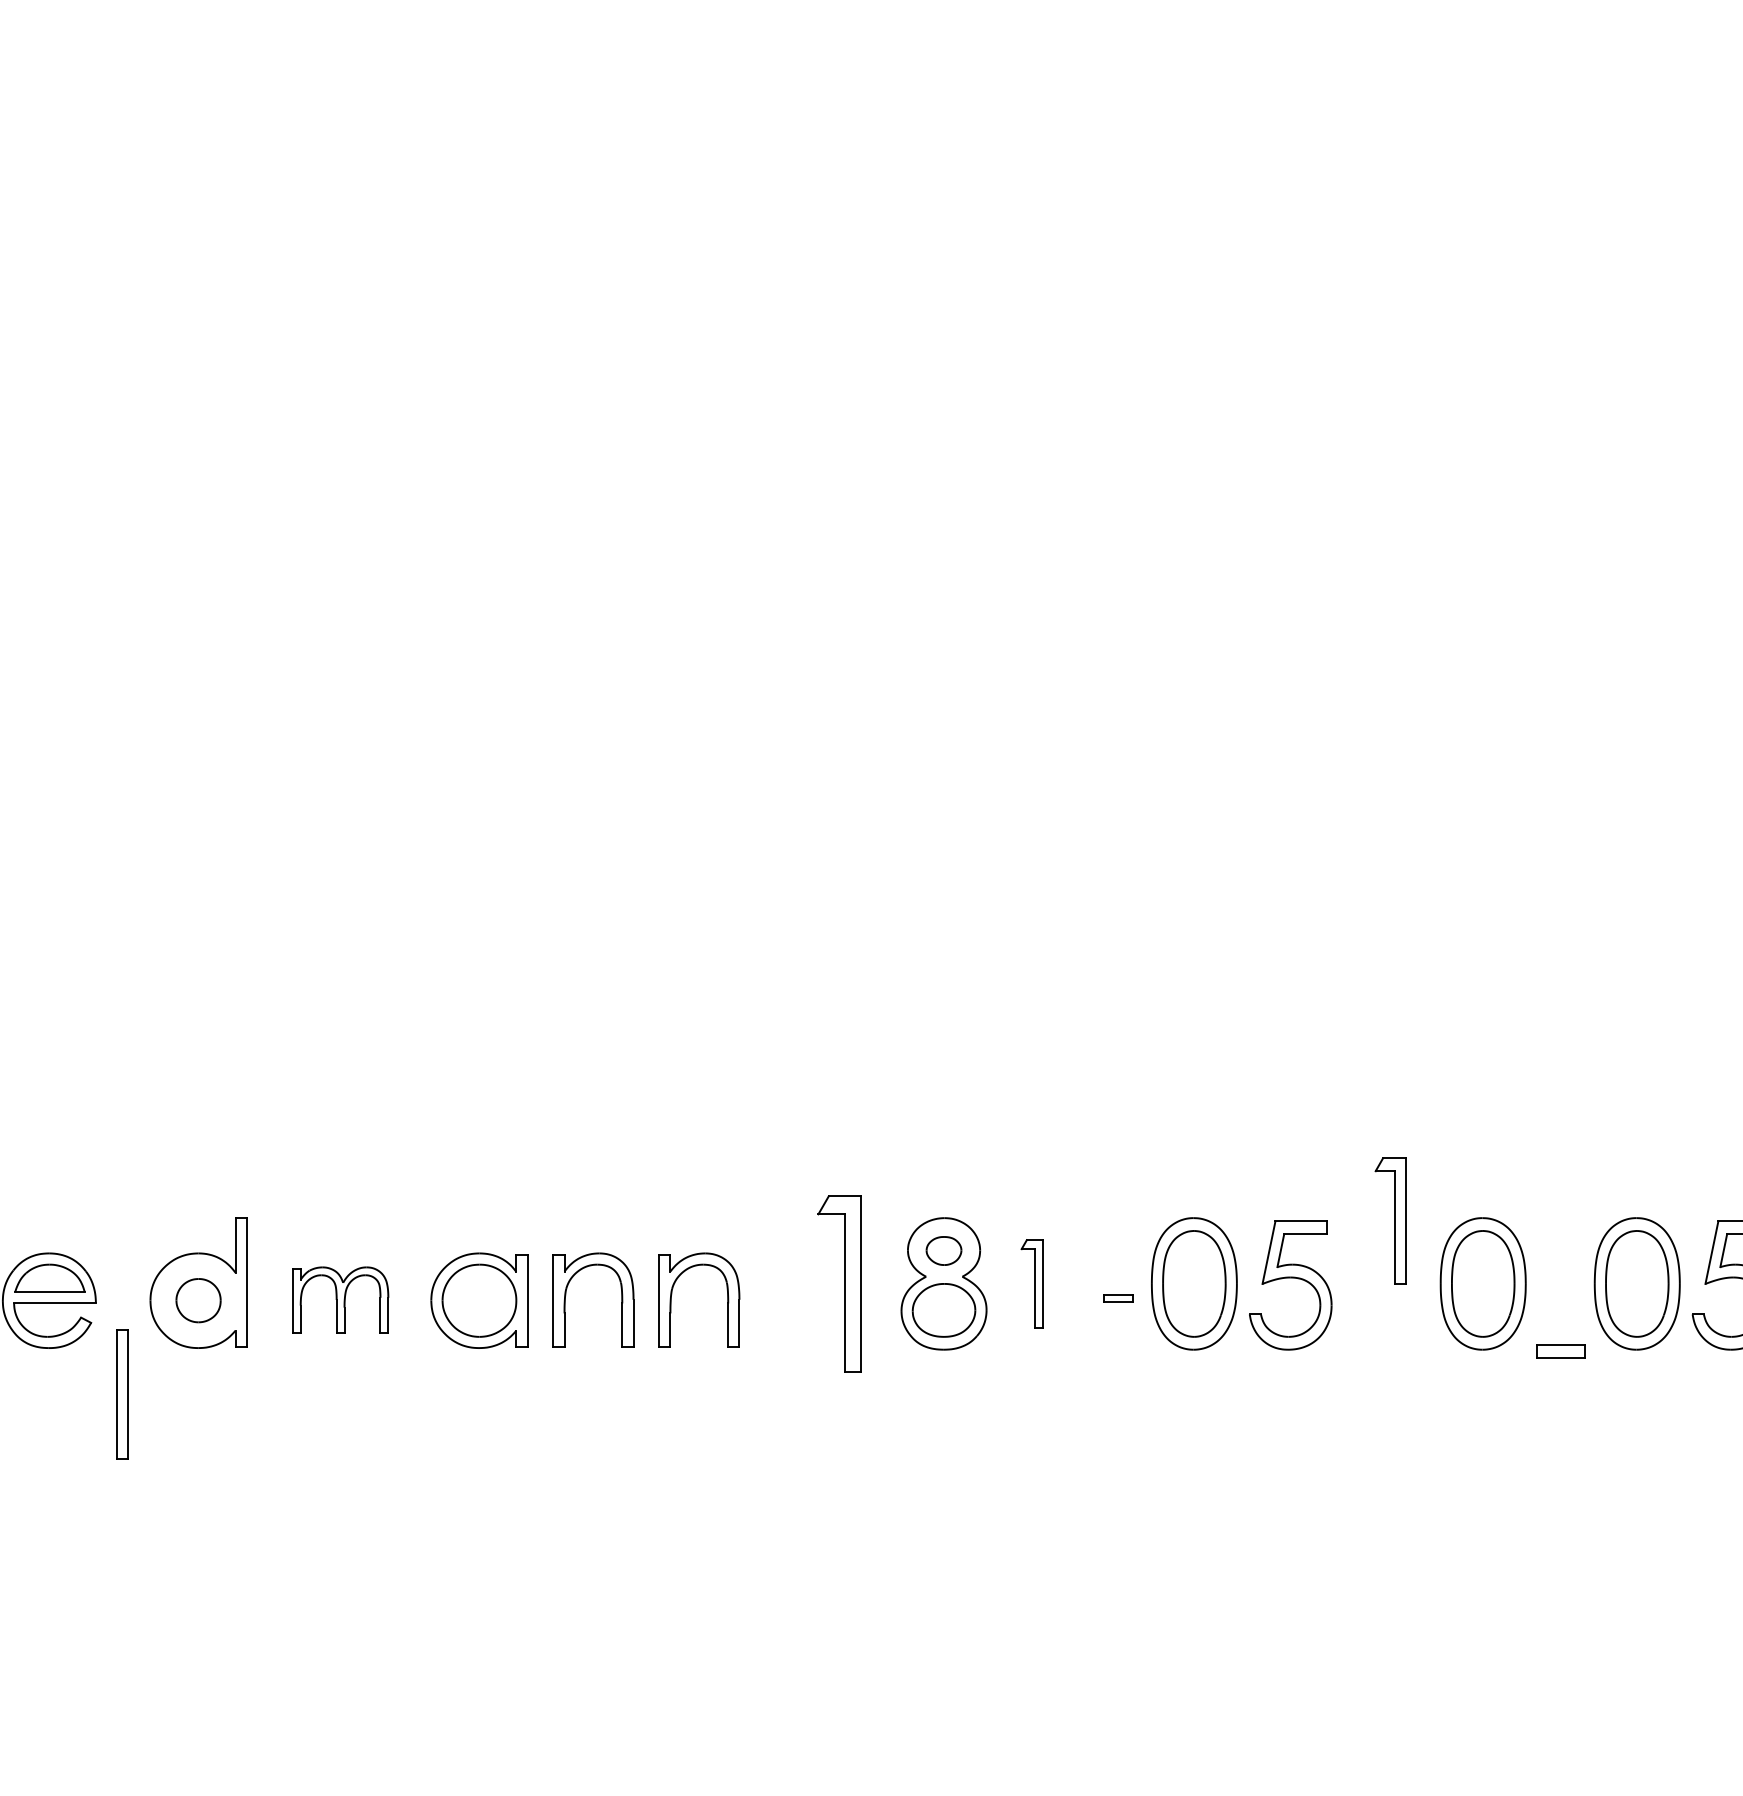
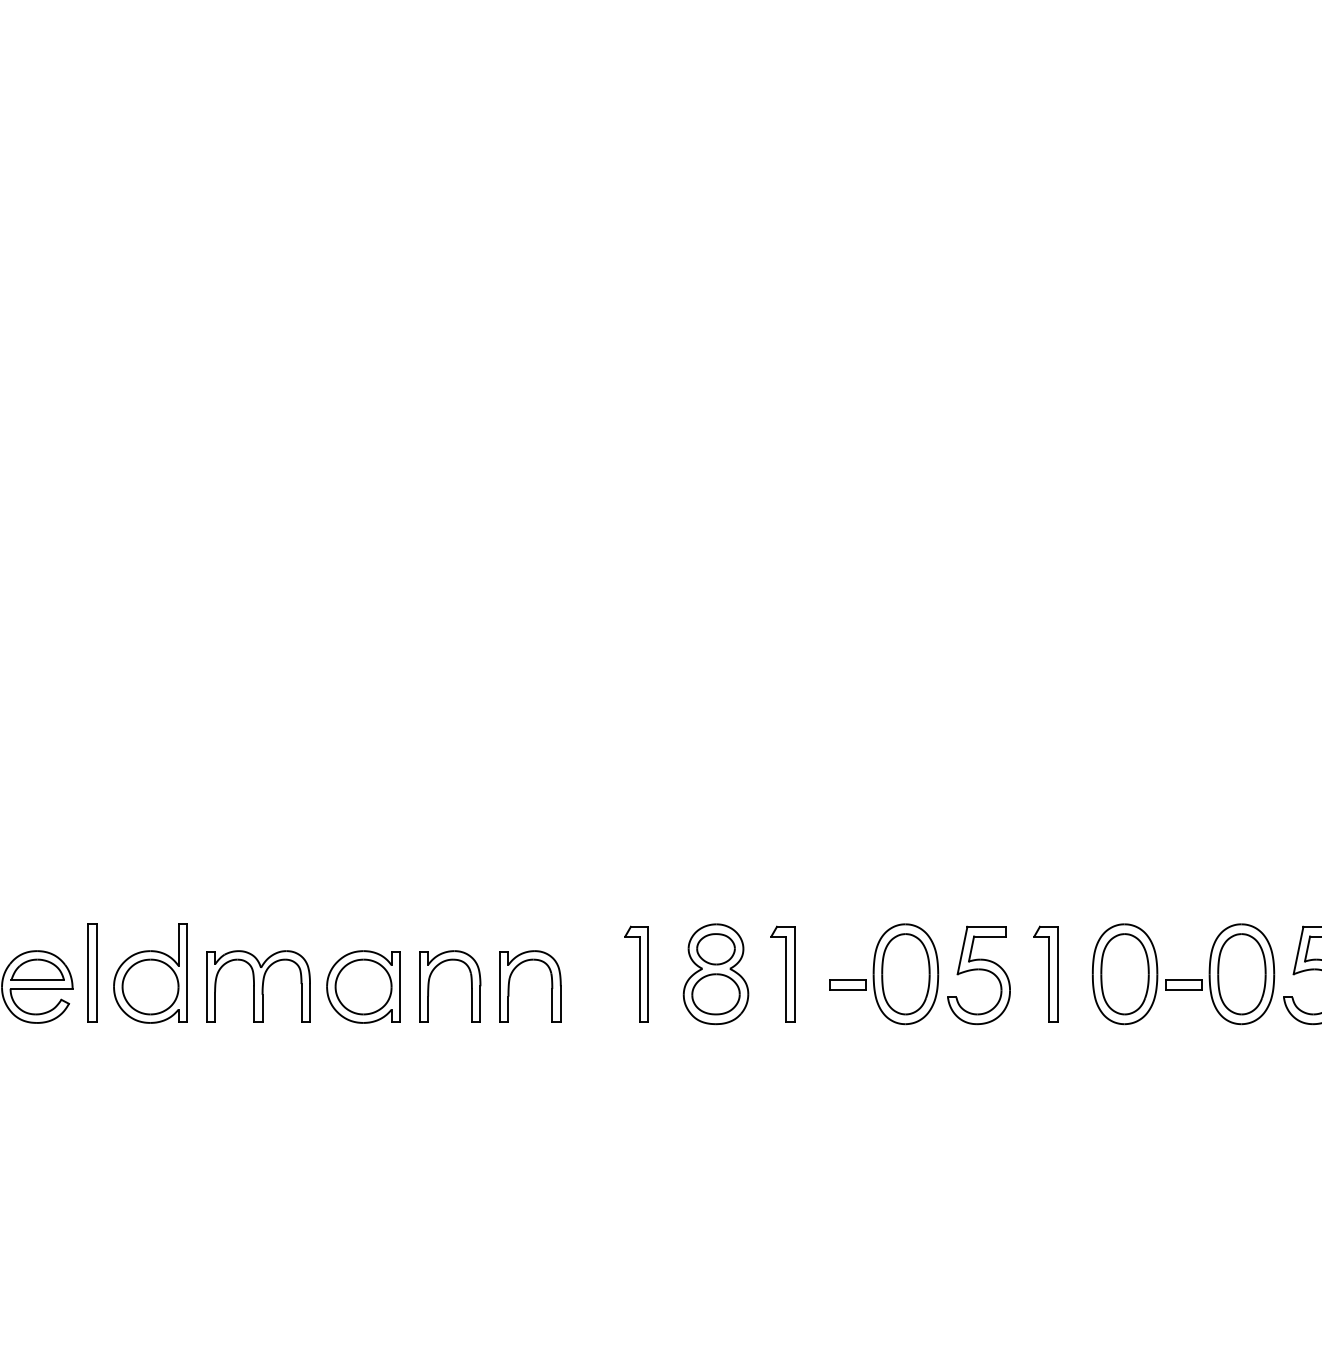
part: (1390, 1220) -> (1045, 973), moved
part: (943, 1250) -> (715, 948), size x1.43
part: (839, 1283) -> (636, 973), size x0.71
part: (1032, 1283) -> (783, 973), size x1.43
part: (1117, 1298) -> (847, 985), size x1.67
part: (340, 1299) -> (258, 986), size x1.43
part: (198, 1300) -> (150, 986), size x1.67
part: (1560, 1351) -> (1183, 985), moved
part: (122, 1394) -> (92, 973), moved

